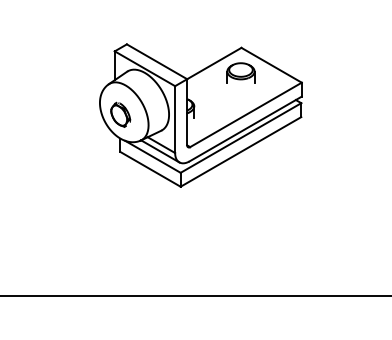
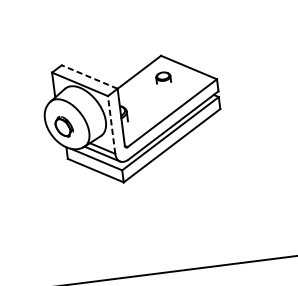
line: (157, 61) -> (90, 76), solid -> dashed
part: (240, 72) -> (162, 77), size x0.6
line: (175, 119) -> (111, 124), solid -> dashed

